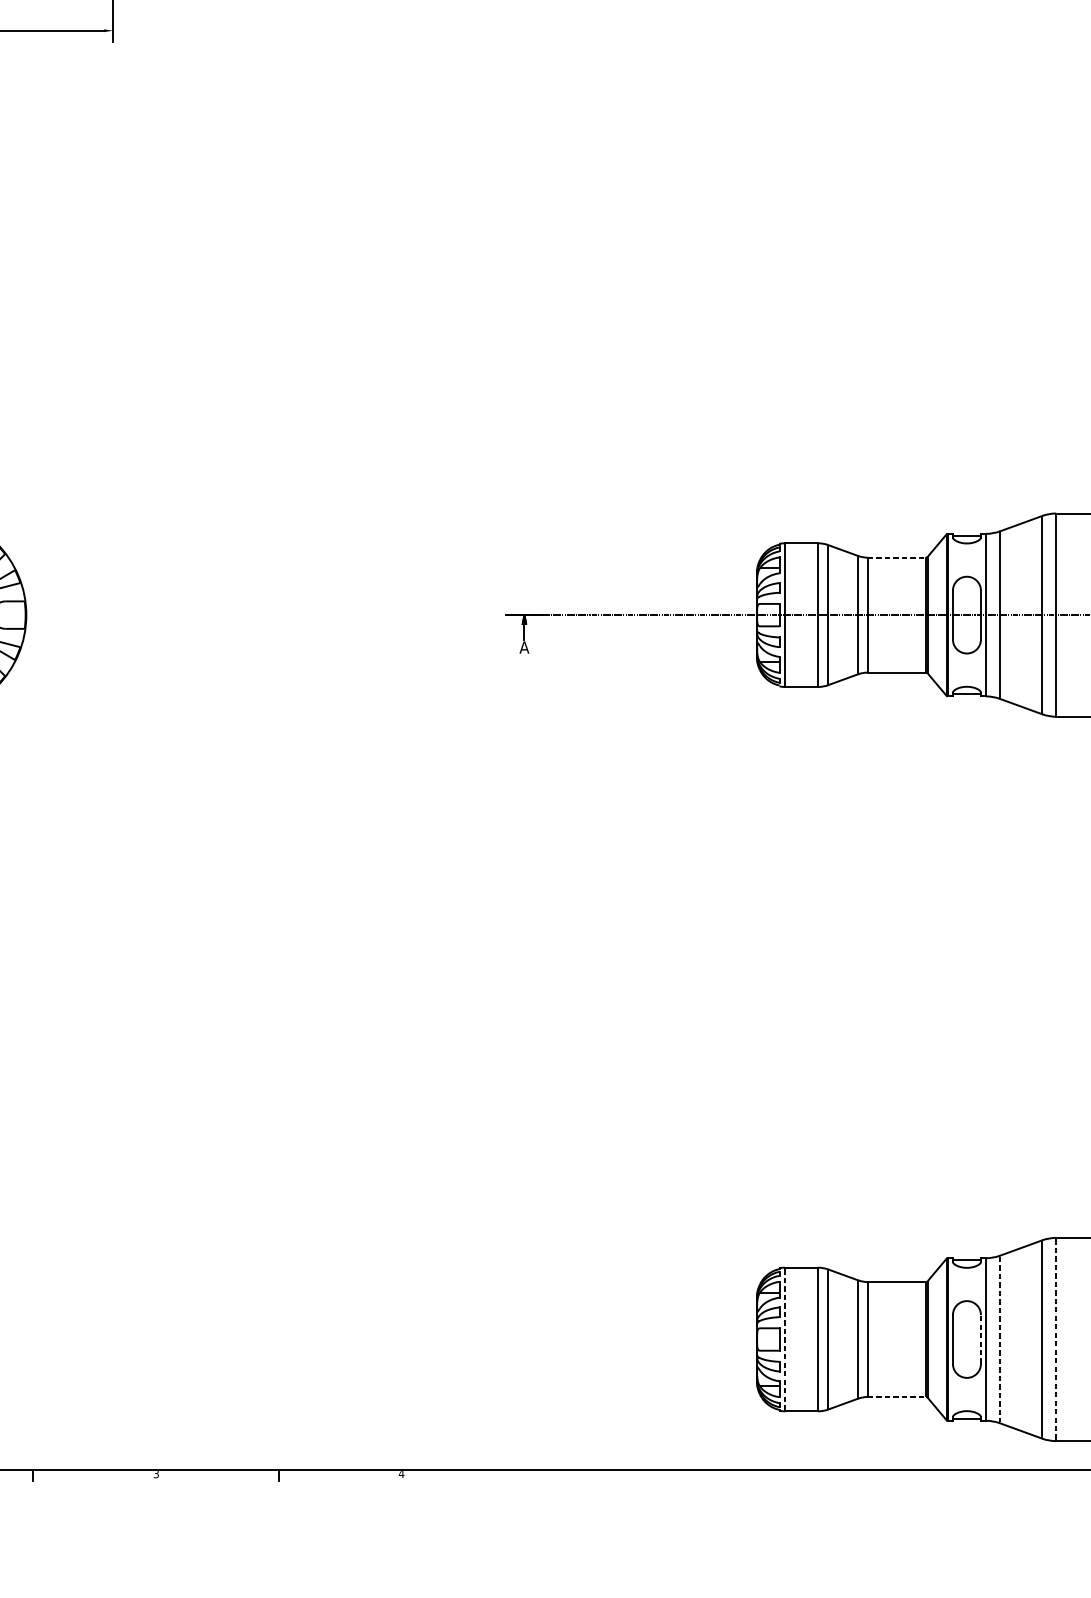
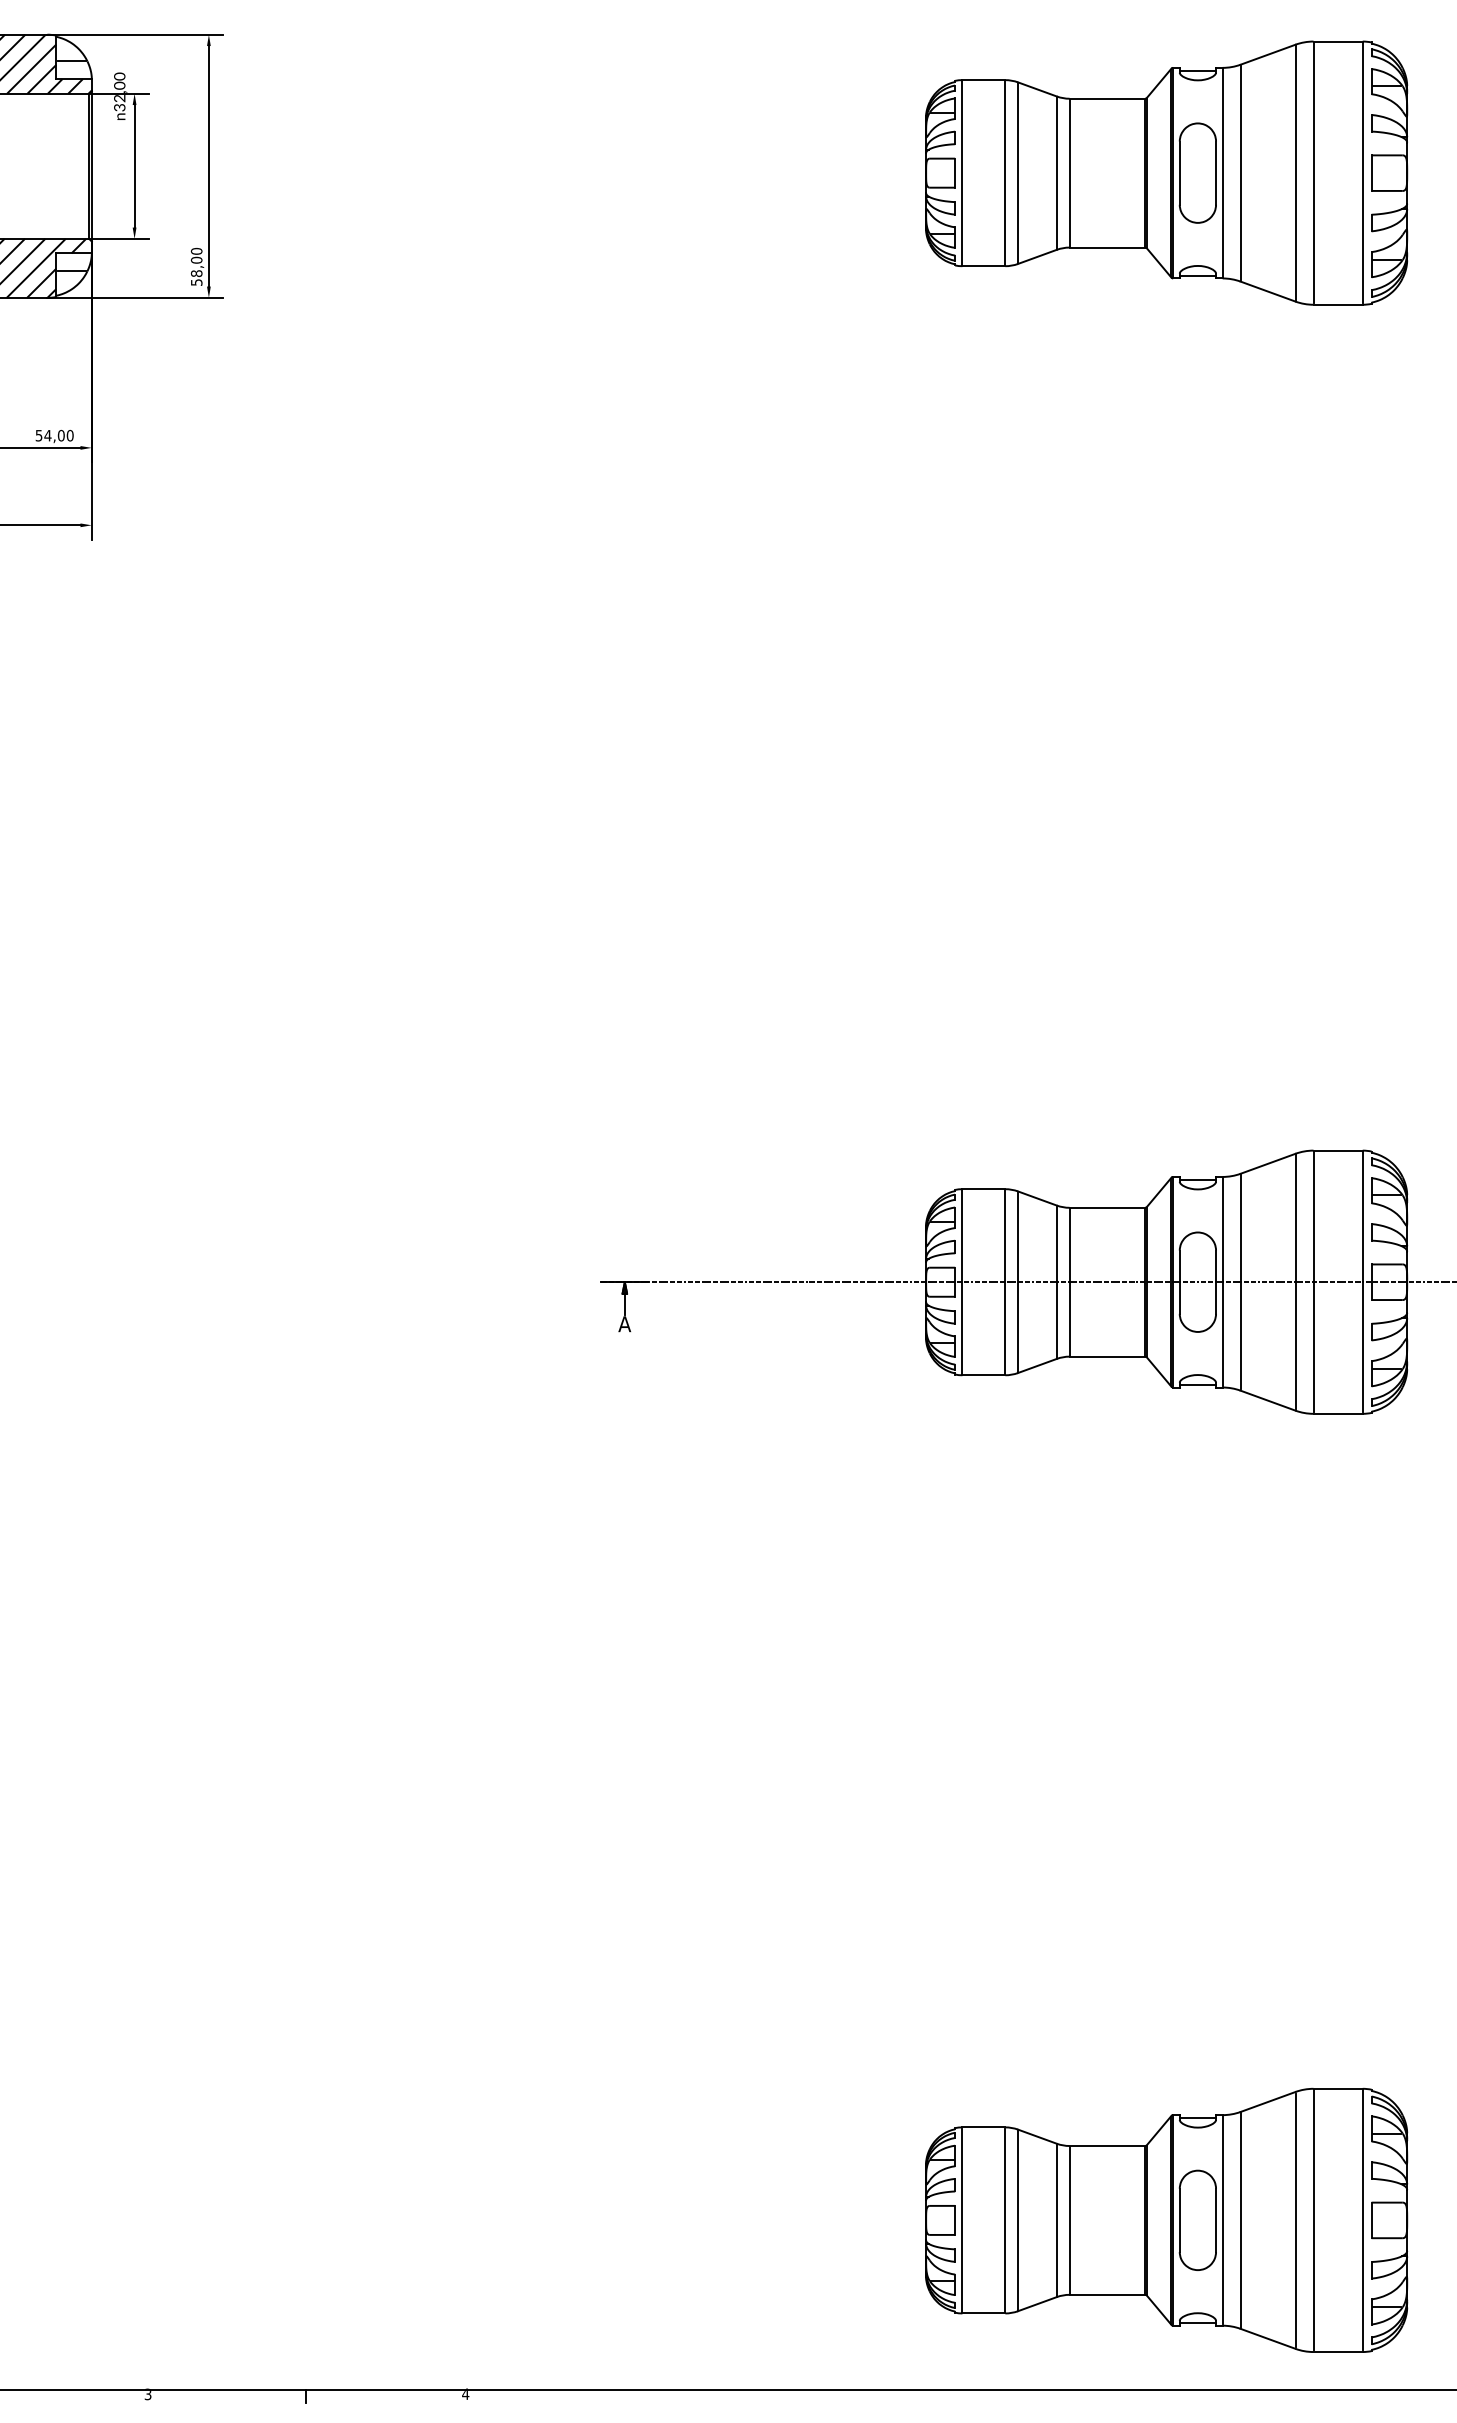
line: (897, 557) -> (1107, 1207), dashed -> solid
line: (785, 1339) -> (962, 2220), dashed -> solid
line: (981, 1339) -> (1216, 2220), dashed -> solid
line: (999, 1339) -> (1240, 2220), dashed -> solid
line: (1056, 1339) -> (1313, 2220), dashed -> solid
line: (897, 1396) -> (1107, 2294), dashed -> solid

